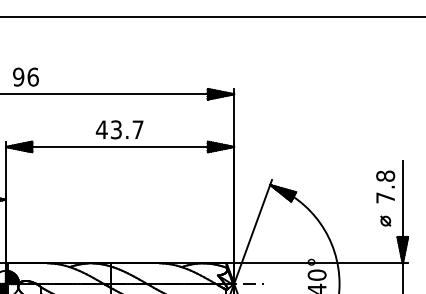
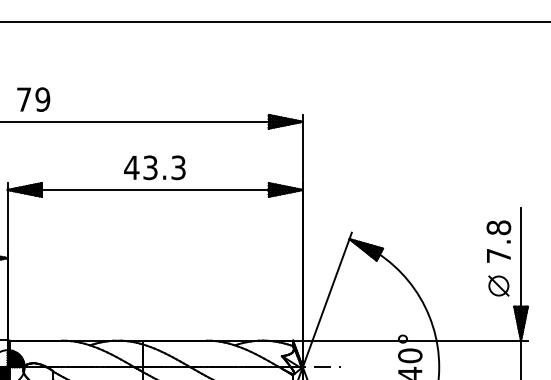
text: (25, 76) -> (32, 98), 96 -> 79
text: (137, 129) -> (177, 167), 43.7 -> 43.3
part: (385, 220) -> (498, 285), size x1.67

